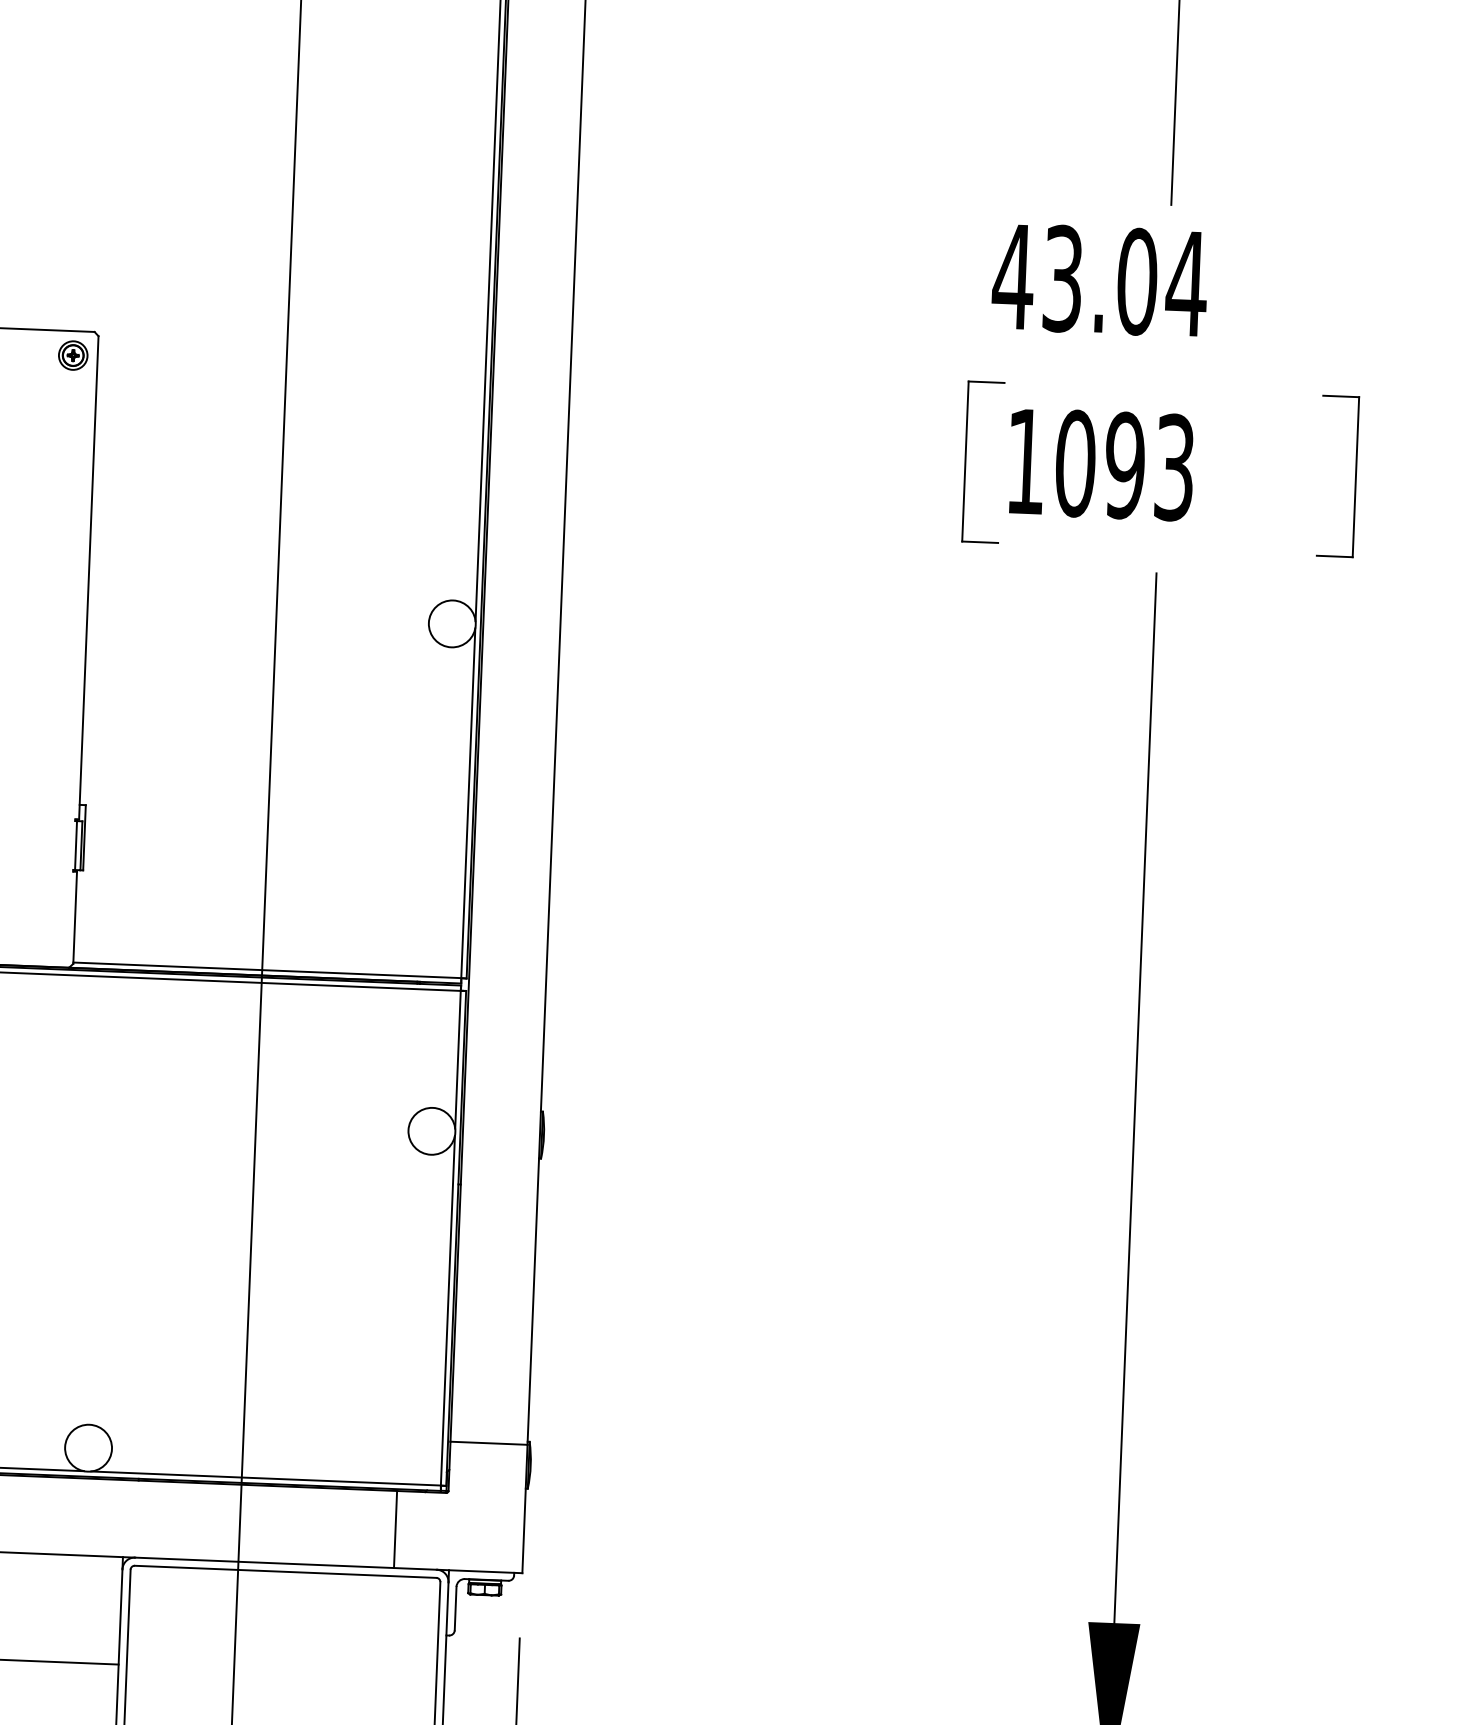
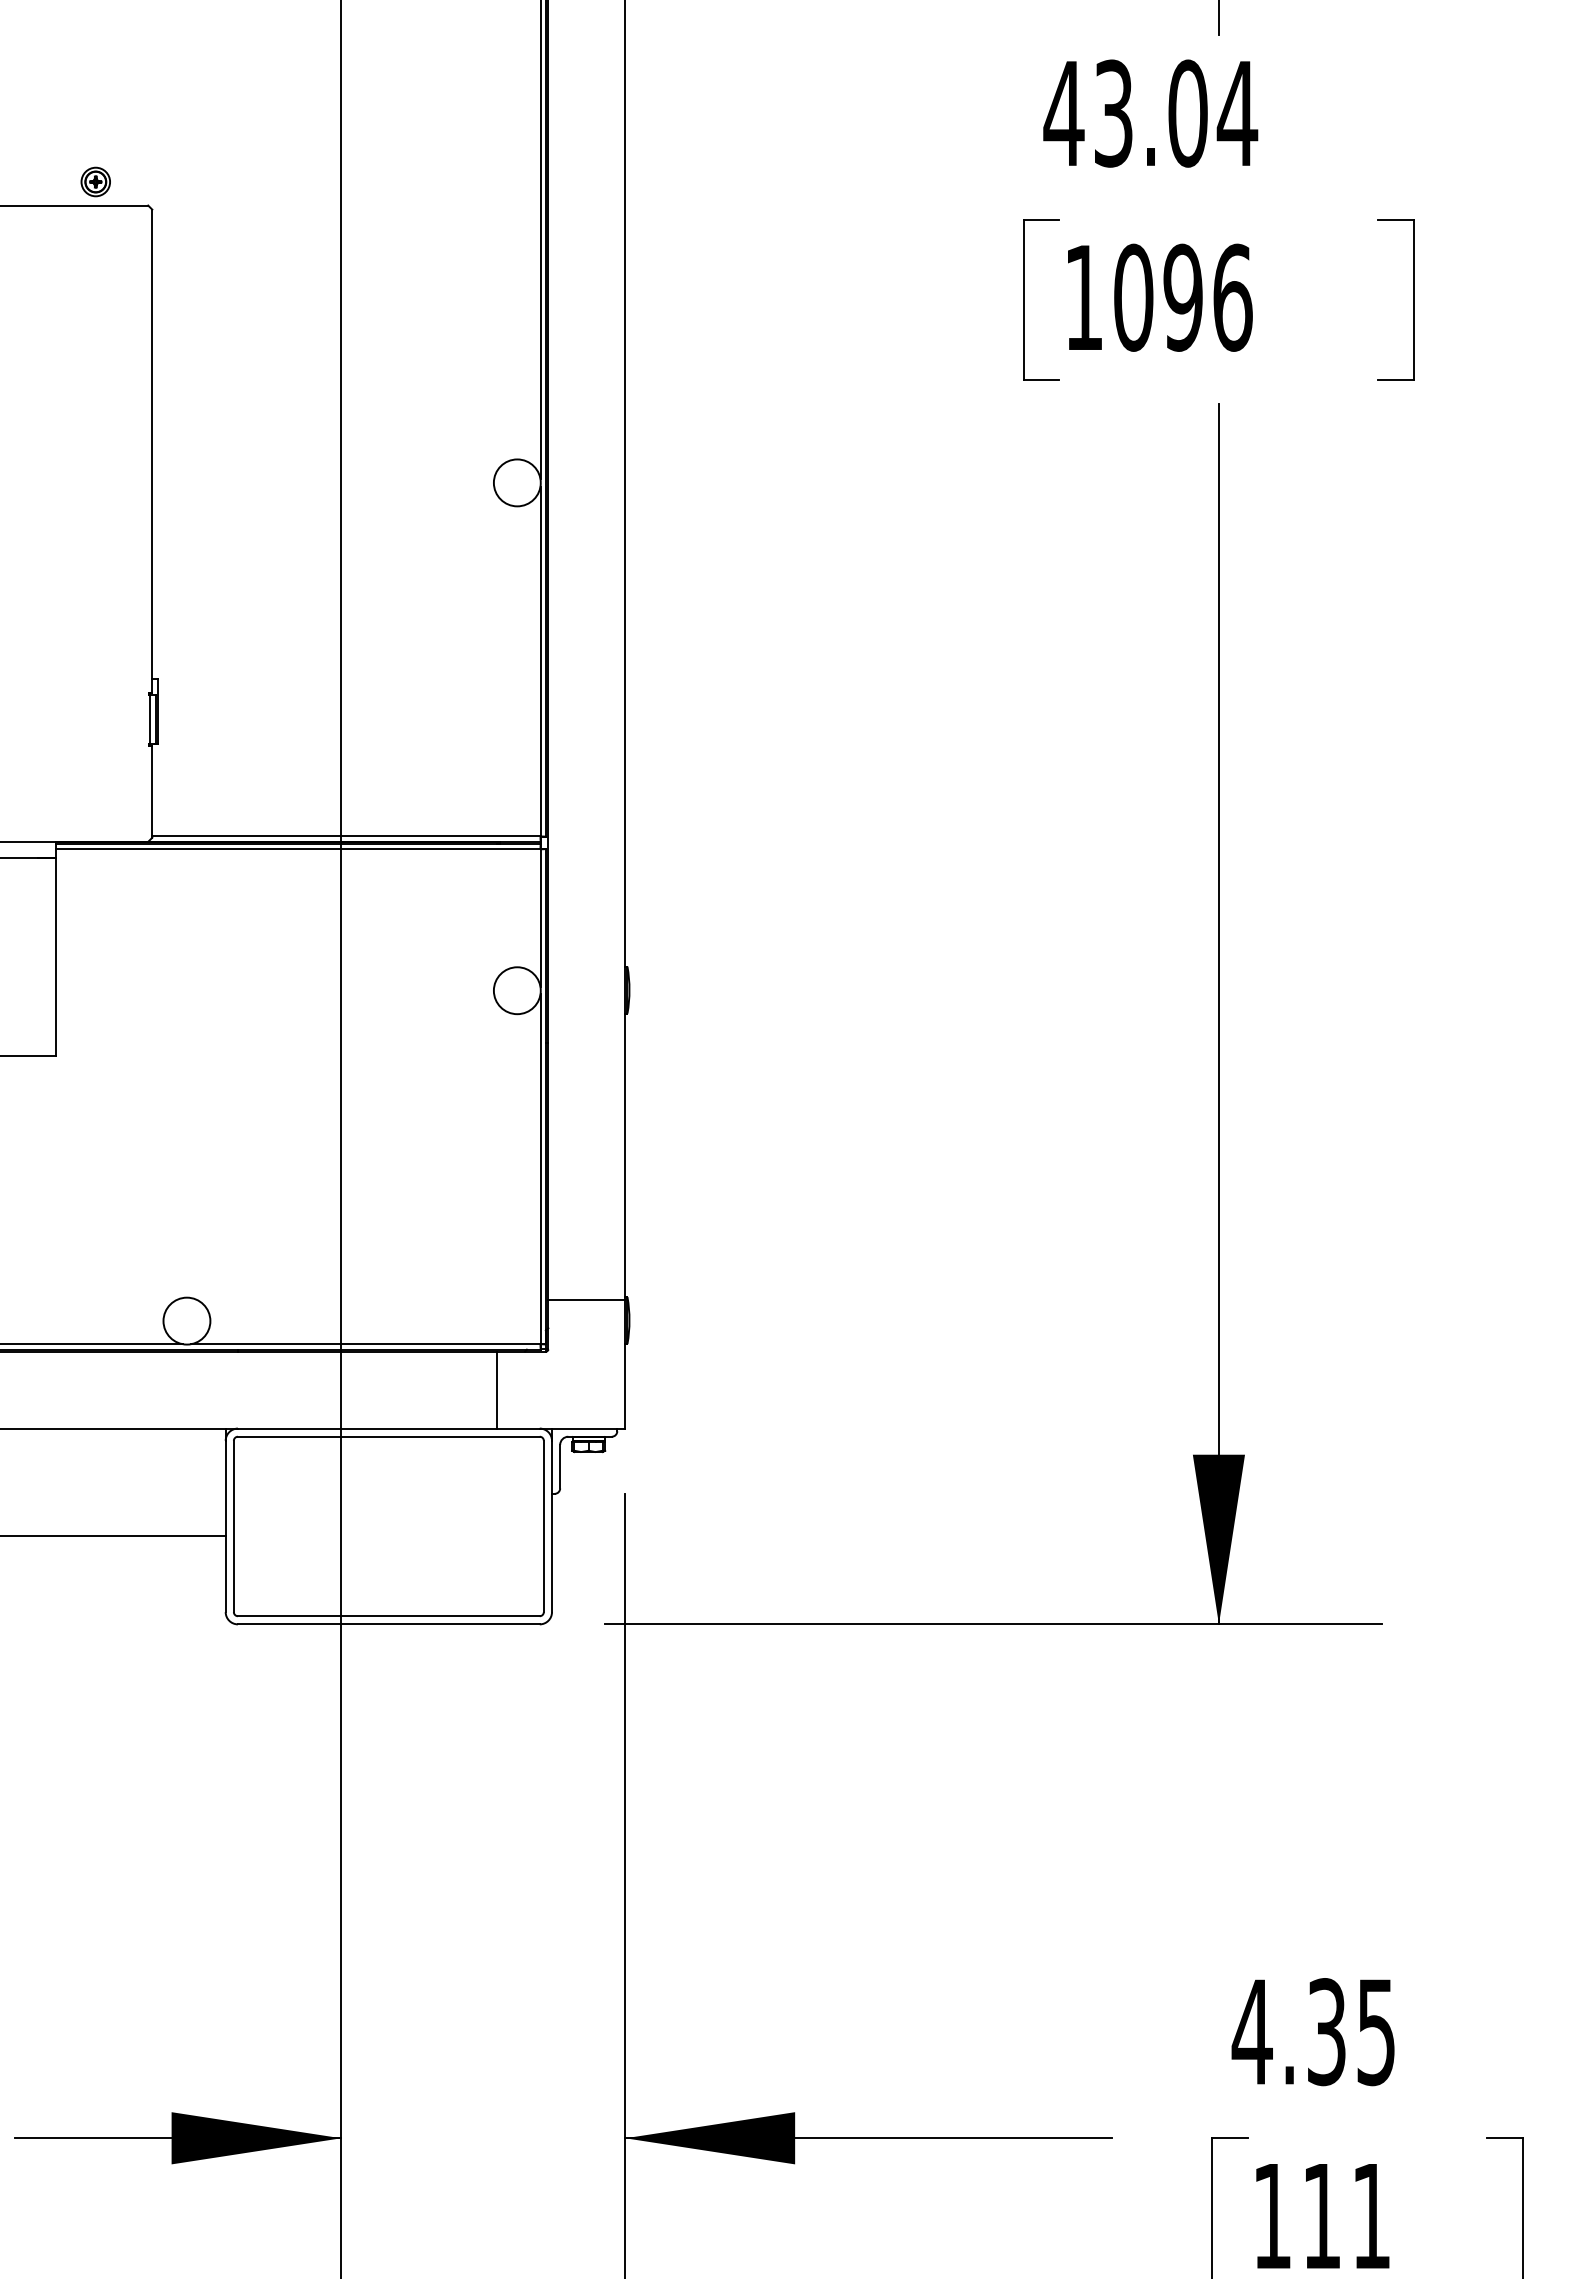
part: (72, 355) -> (95, 181), moved
text: (1174, 467) -> (1232, 297), 1093 -> 1096

